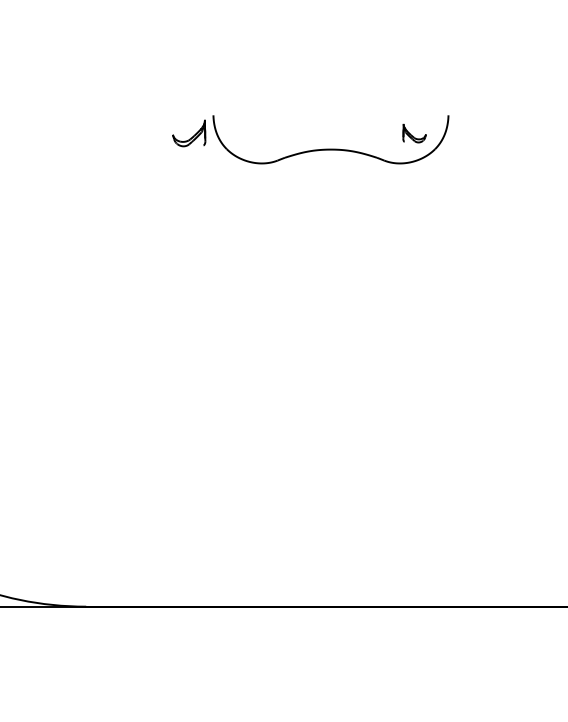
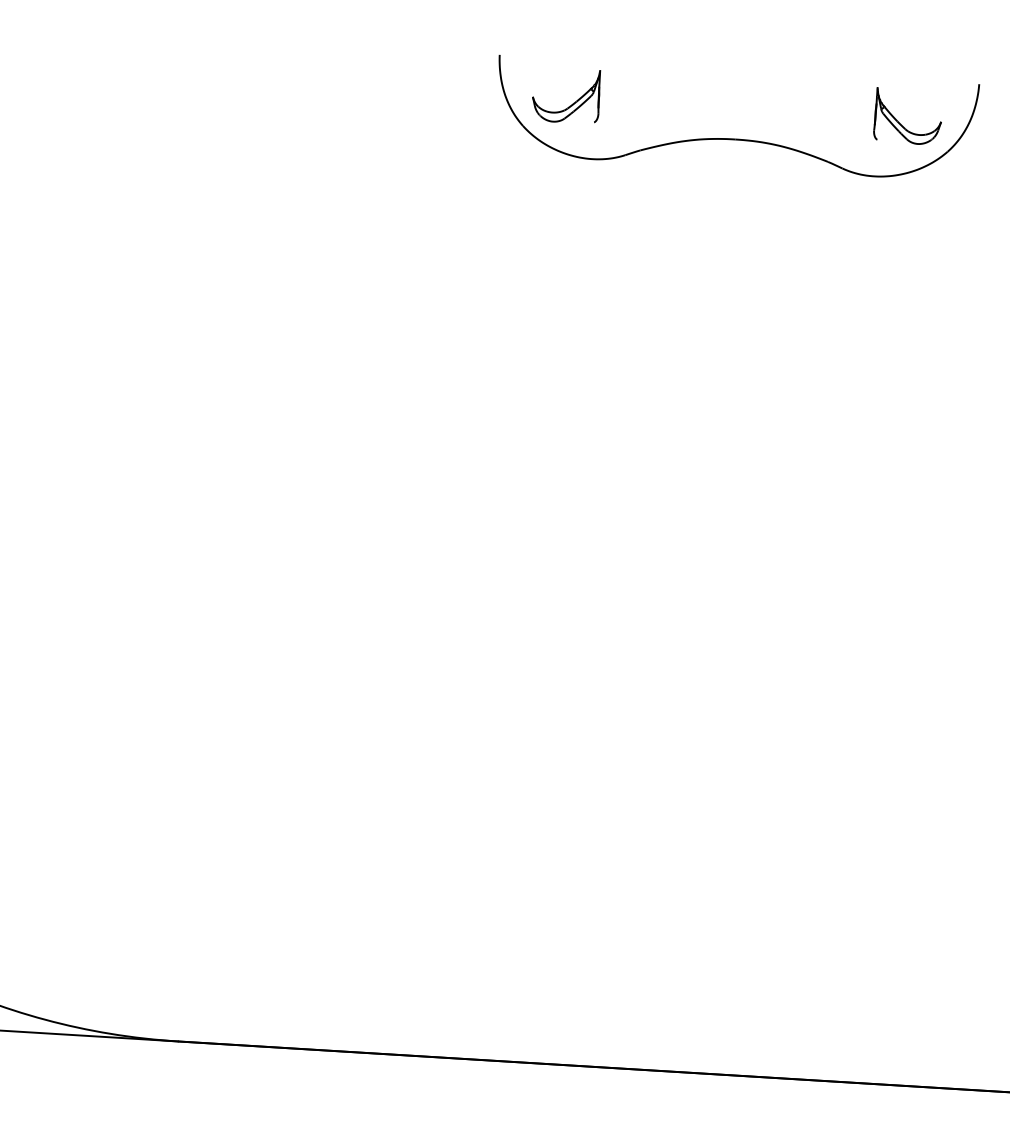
part: (189, 133) -> (566, 96), moved
part: (414, 133) -> (907, 117), size x1.43

